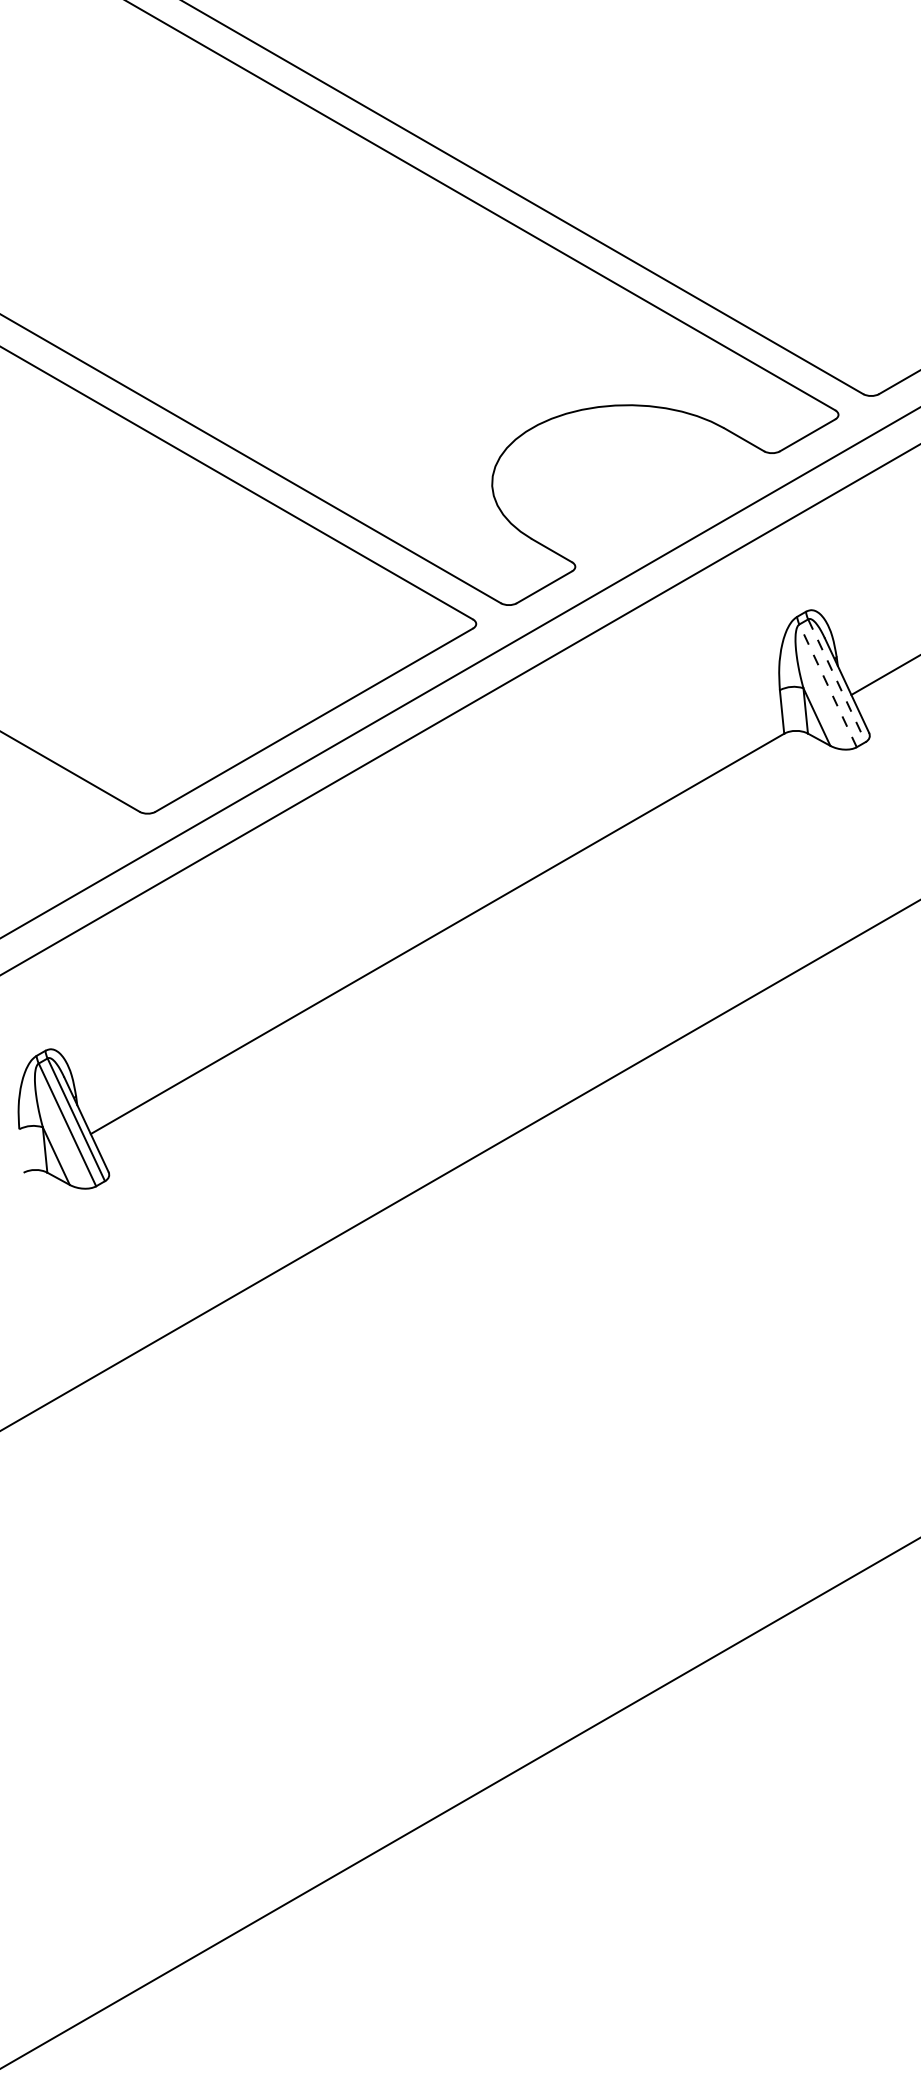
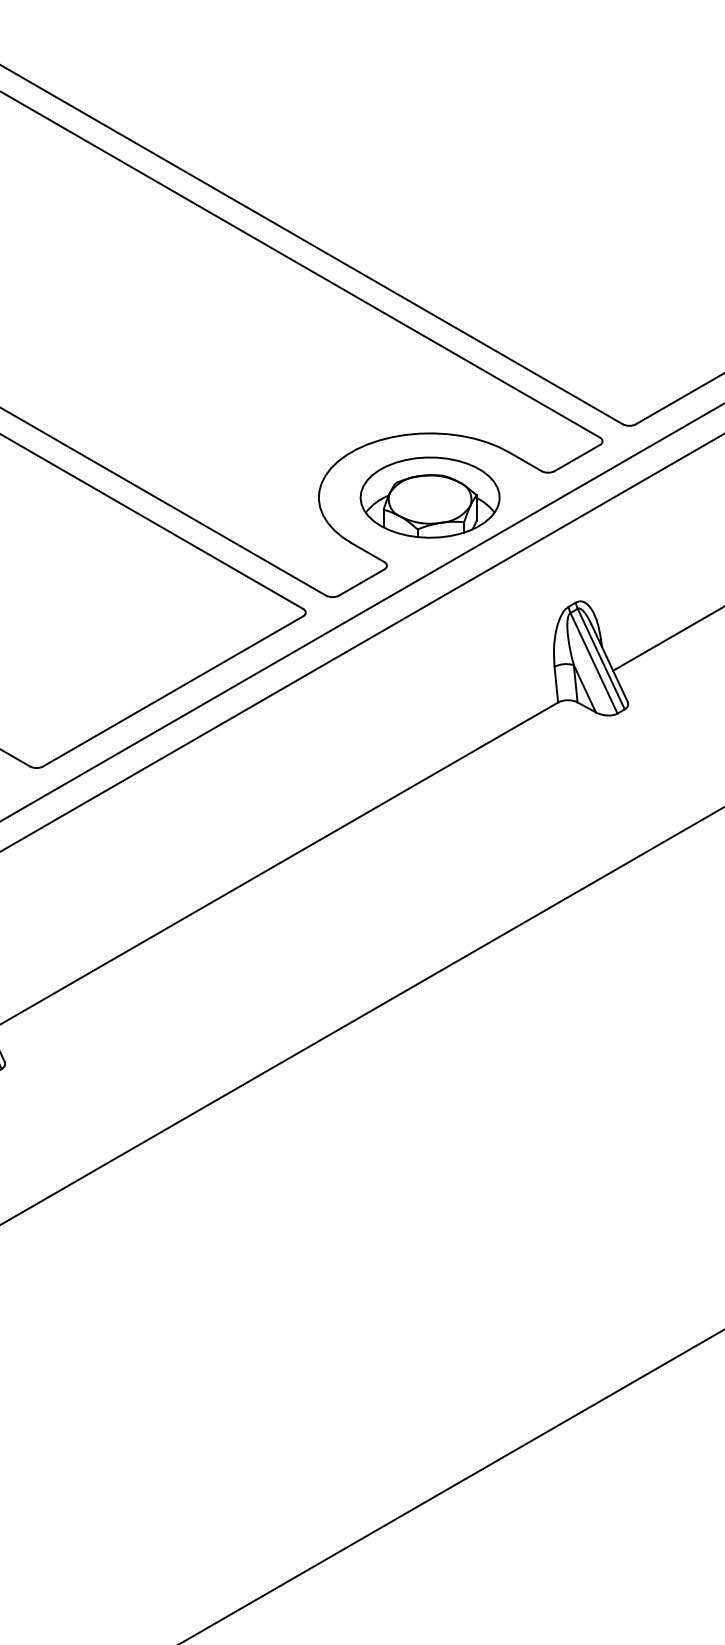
part: (627, 483) -> (429, 497), added
line: (836, 680) -> (600, 658), dashed -> solid
line: (828, 685) -> (594, 663), dashed -> solid

